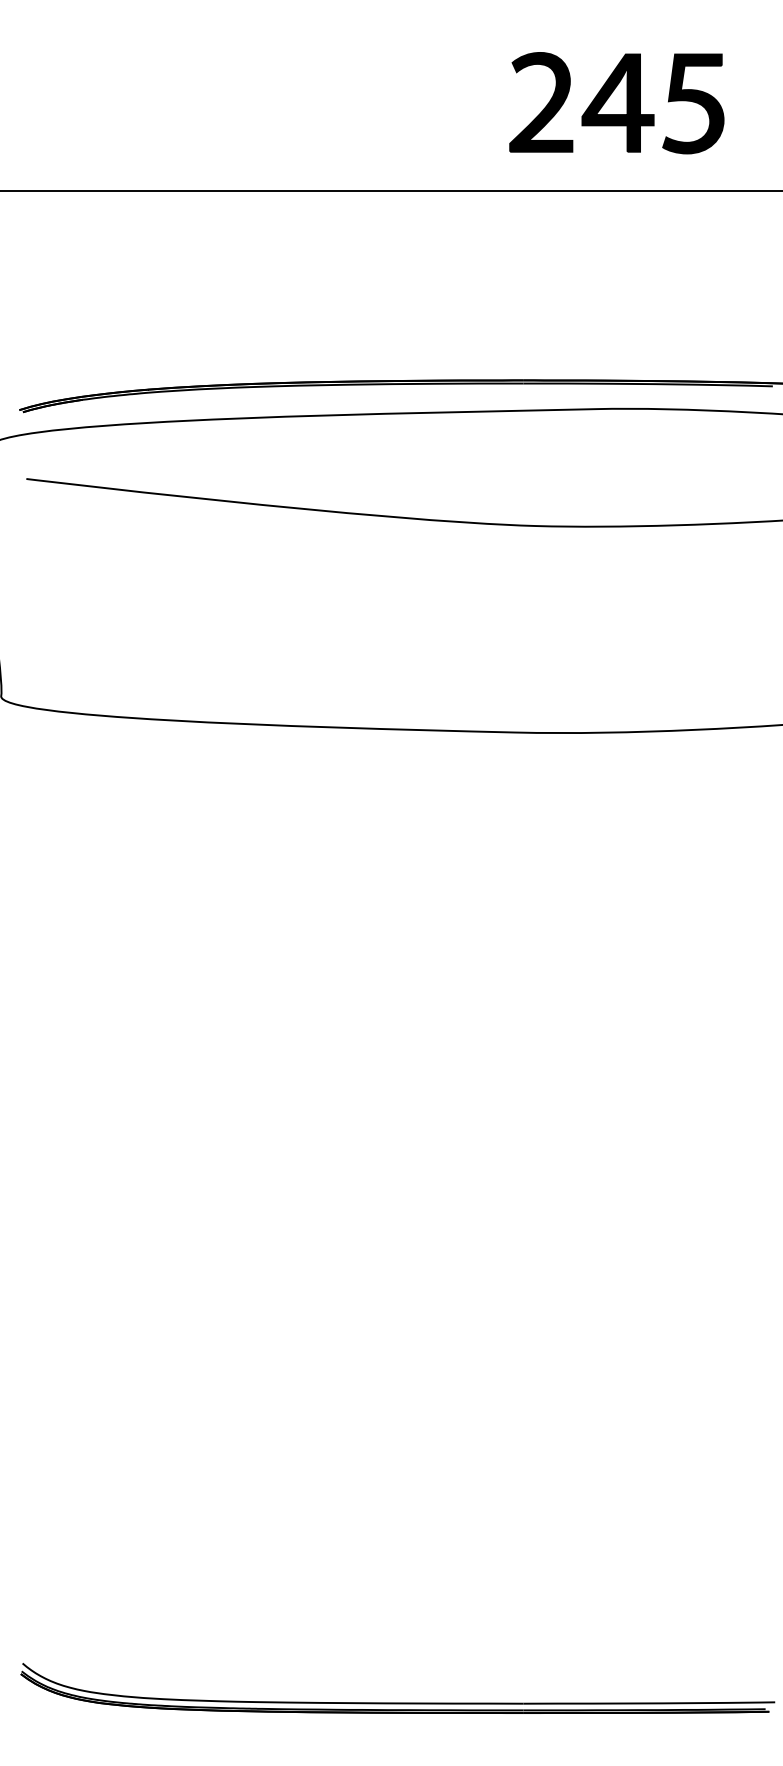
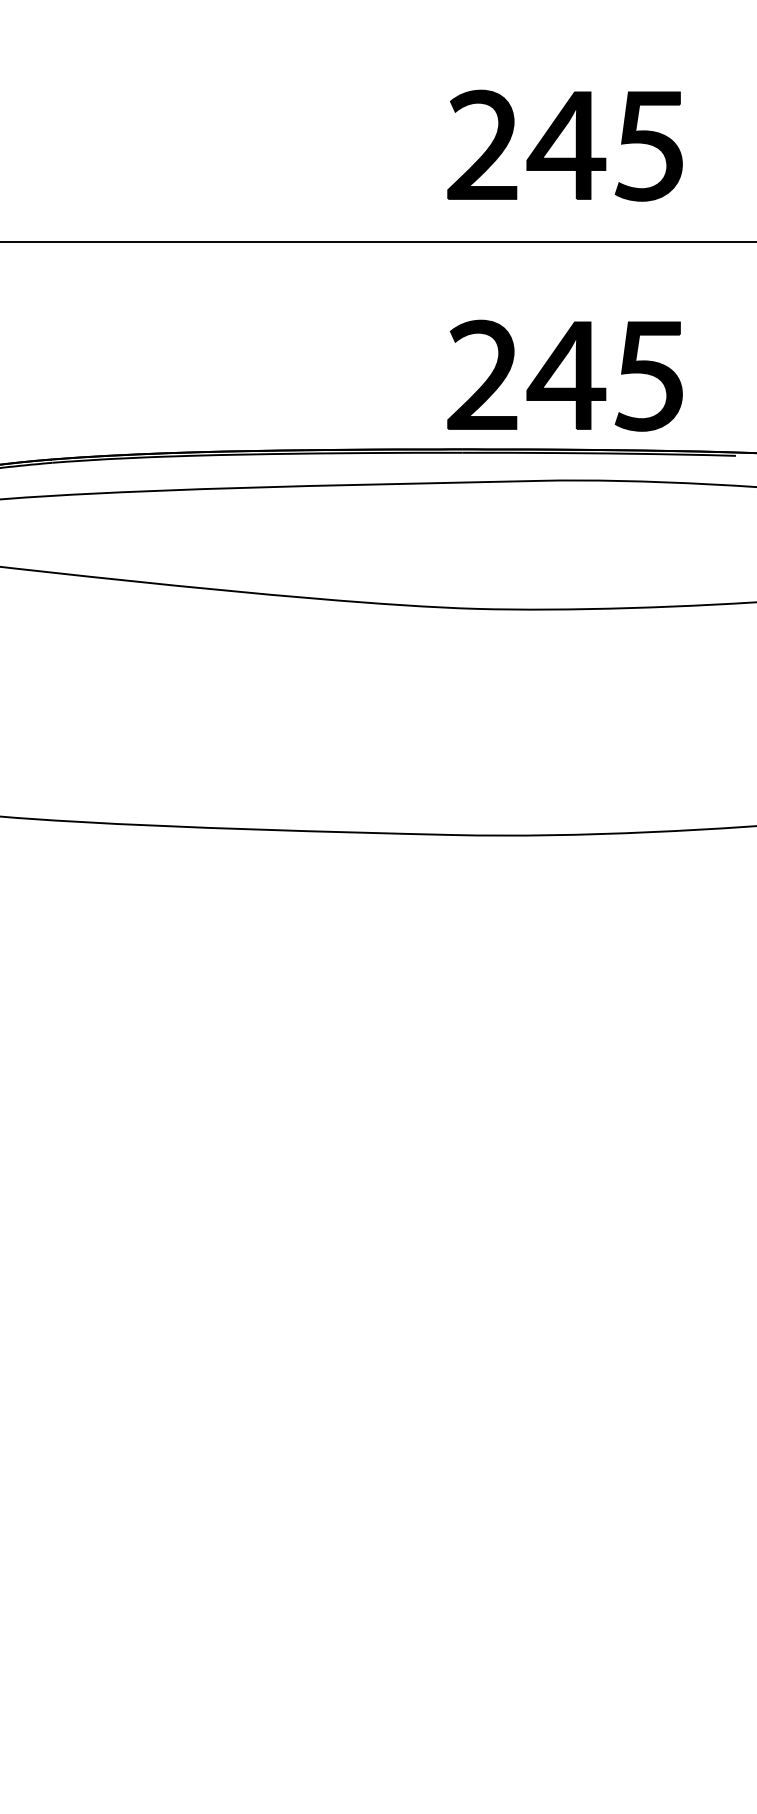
part: (616, 313) -> (564, 376), added

